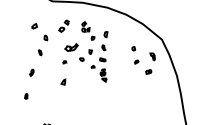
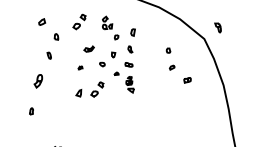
part: (71, 47) -> (89, 49), size x0.6
part: (152, 56) -> (217, 27), moved
part: (31, 72) -> (38, 80), size x1.6
part: (77, 78) -> (96, 88), added

